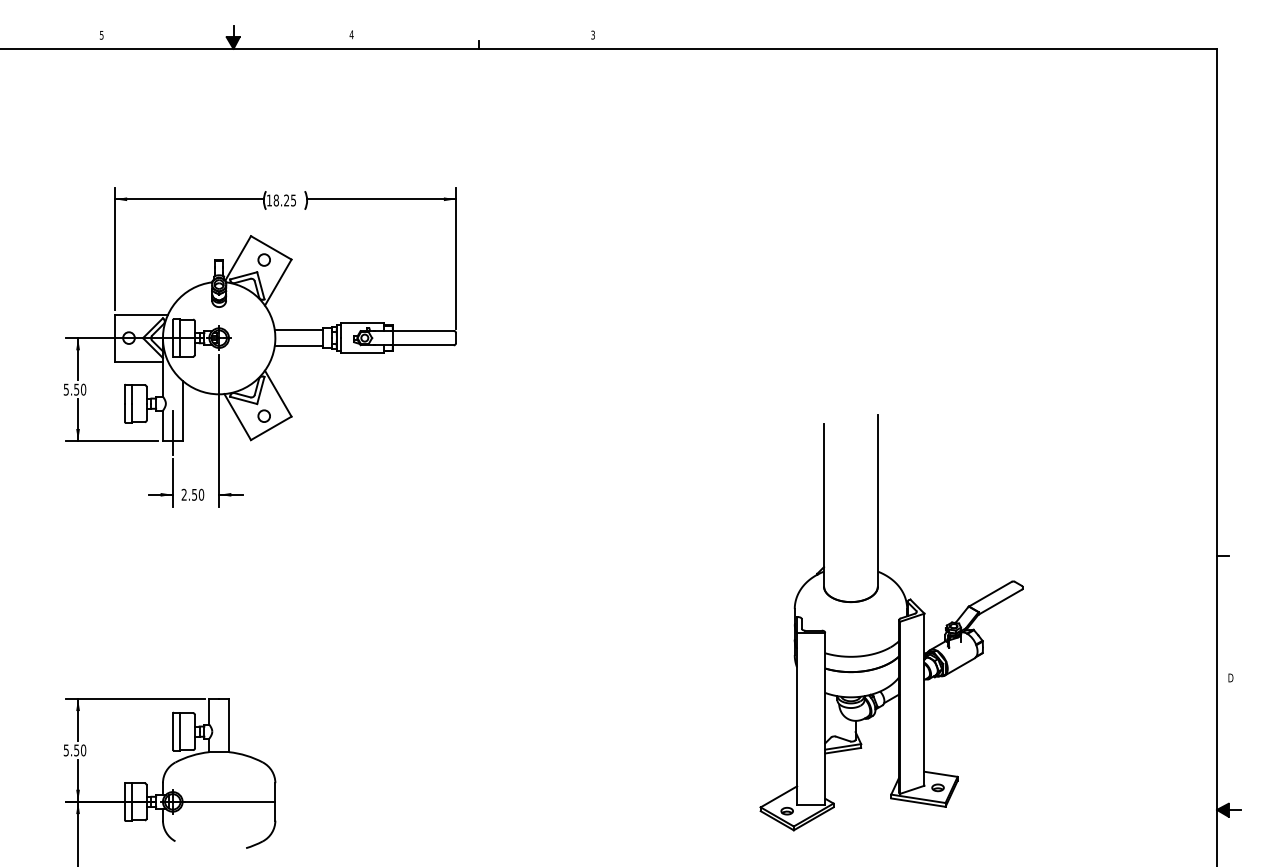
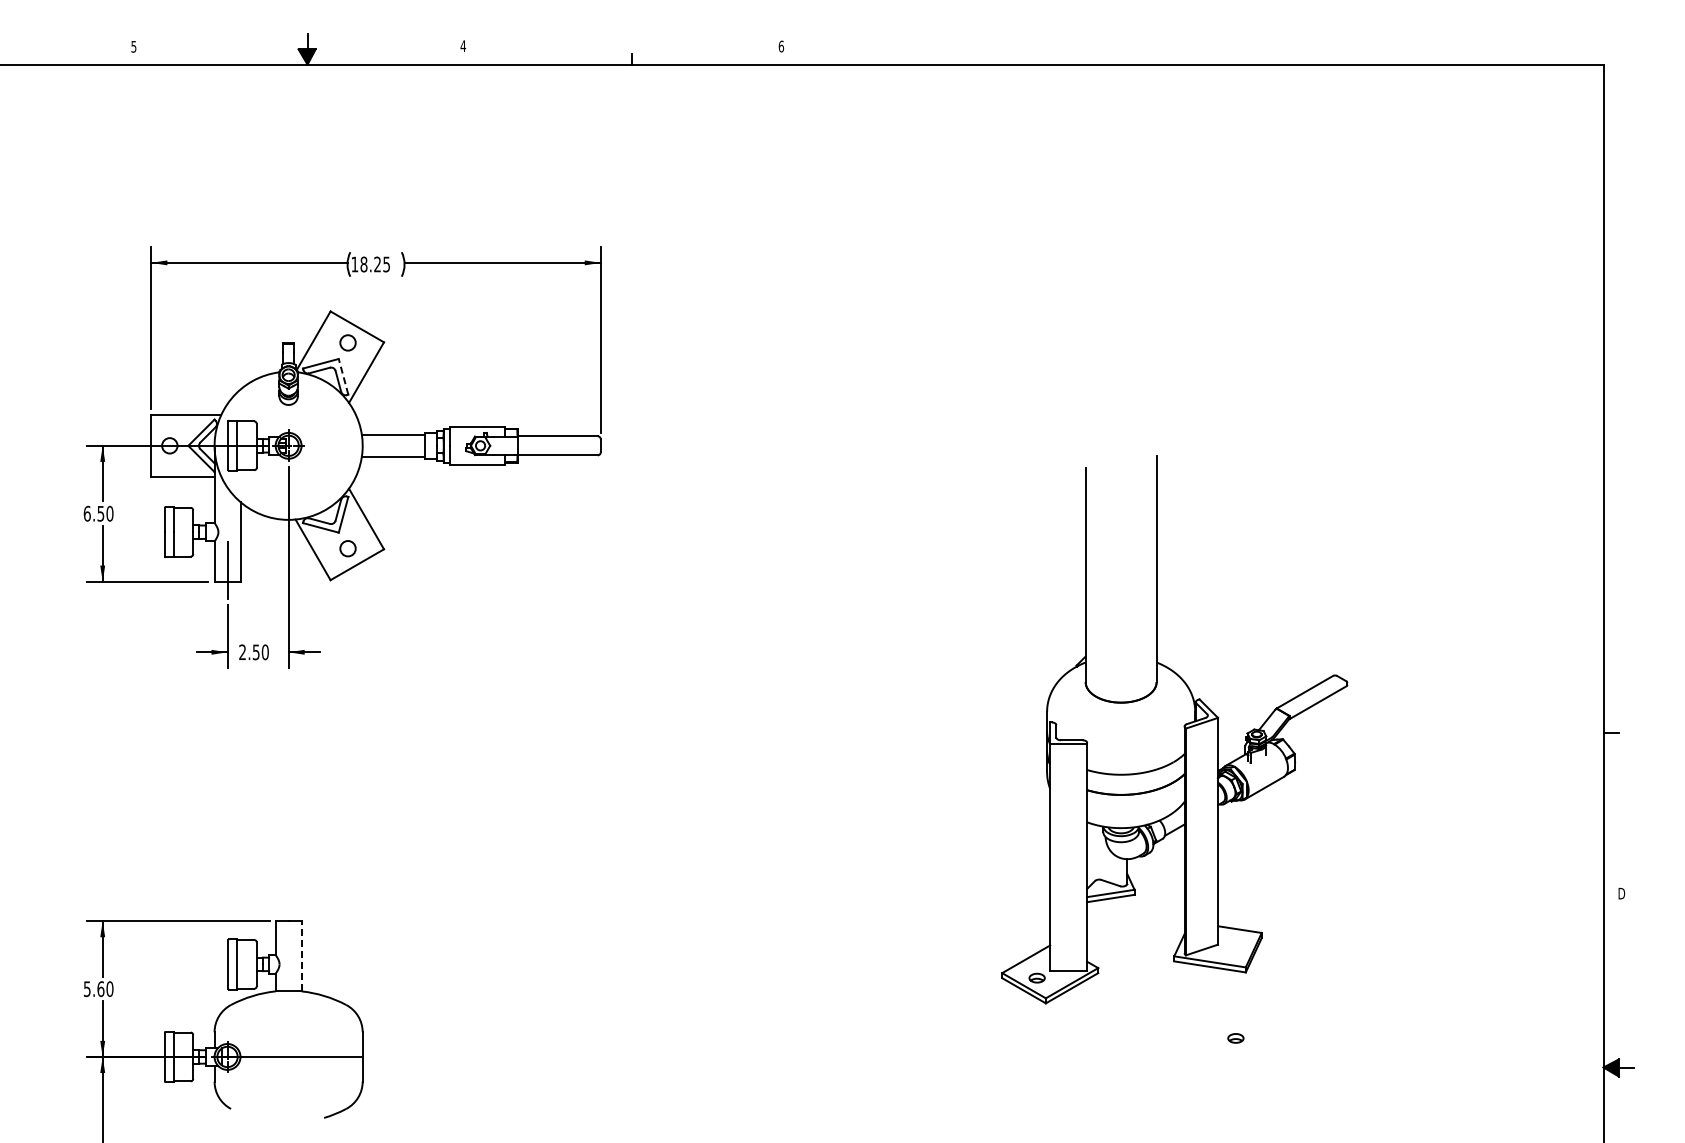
text: (593, 35) -> (781, 46), 3 -> 6
line: (260, 285) -> (343, 376), solid -> dashed
text: (65, 389) -> (86, 513), 5.50 -> 6.50
part: (891, 622) -> (1174, 729), moved
line: (228, 724) -> (301, 955), solid -> dashed
text: (76, 749) -> (100, 988), 5.50 -> 5.60

